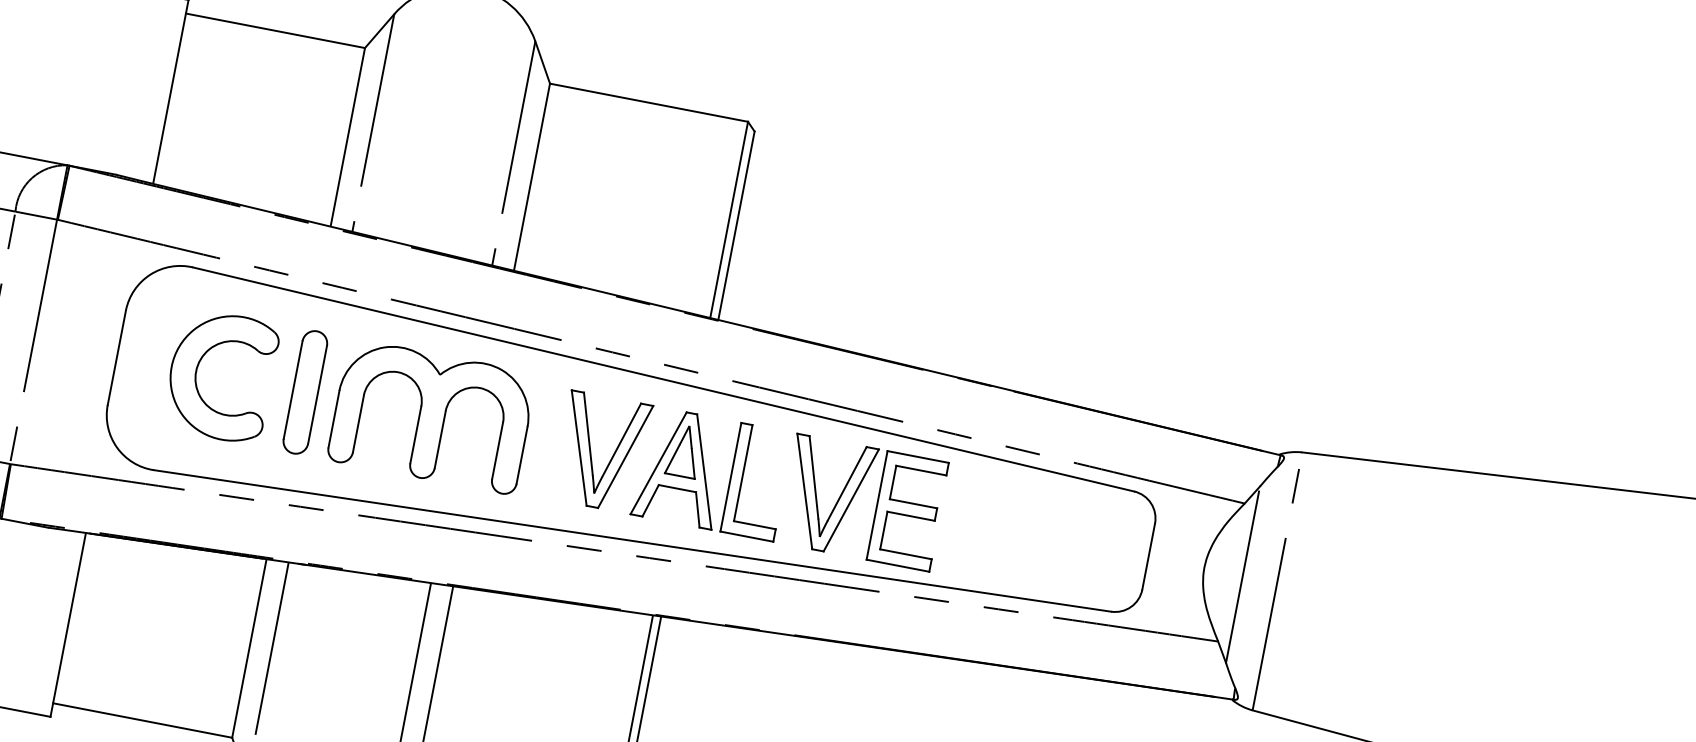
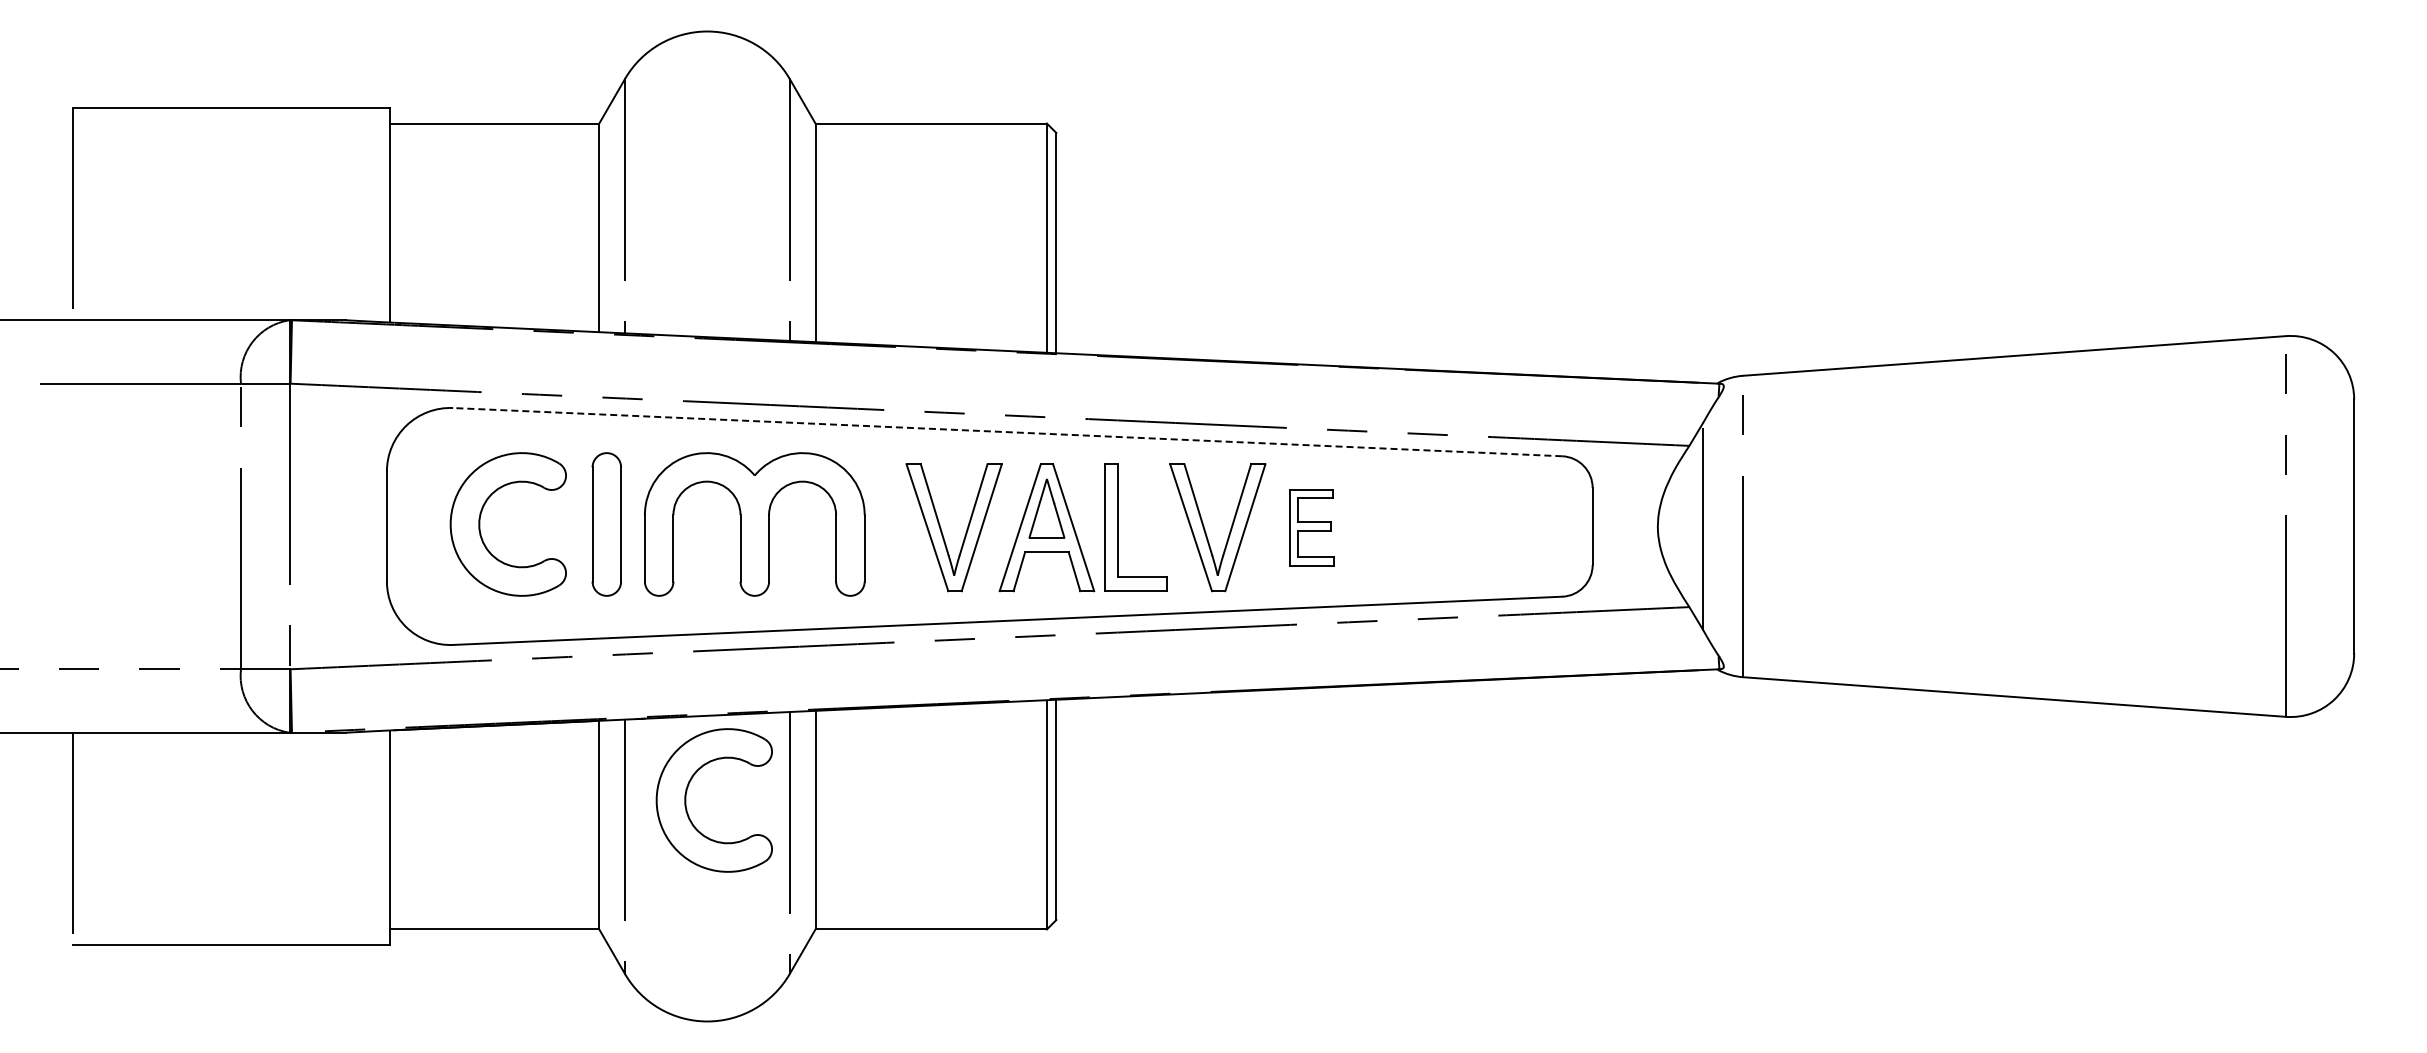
line: (663, 379) -> (1007, 432), solid -> dashed
part: (908, 511) -> (1312, 527), size x0.6
part: (328, 641) -> (686, 800), added

